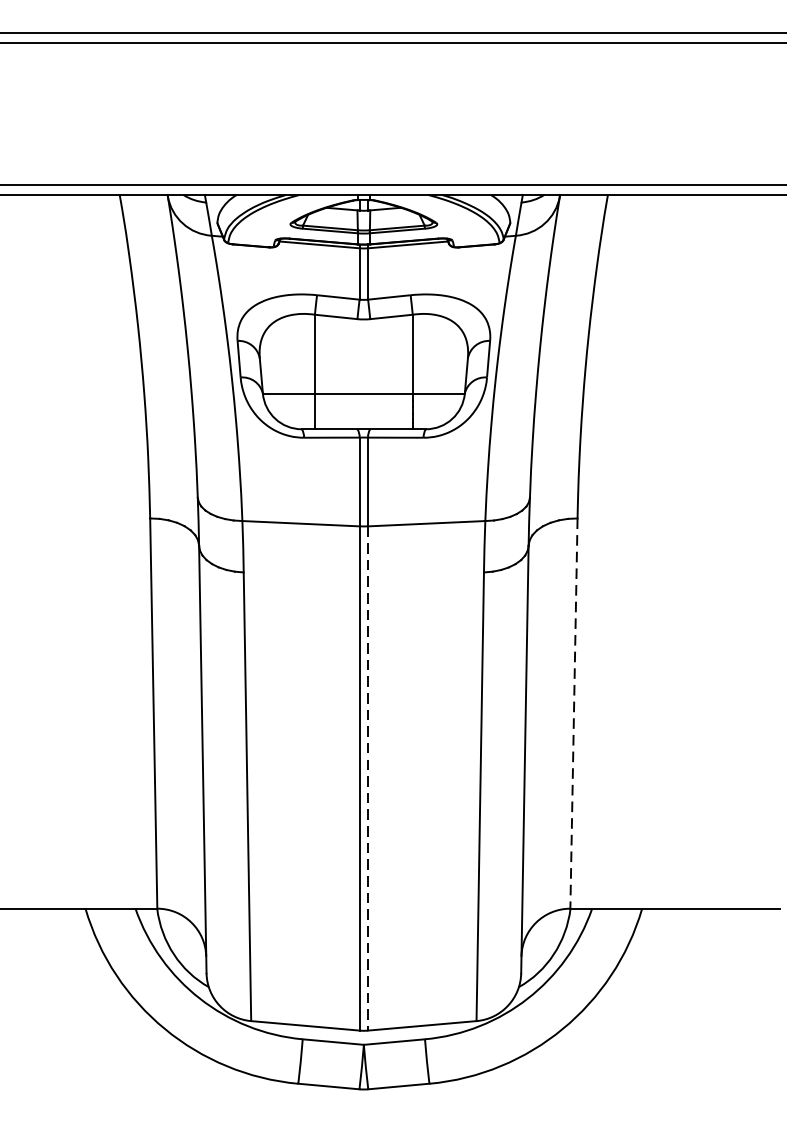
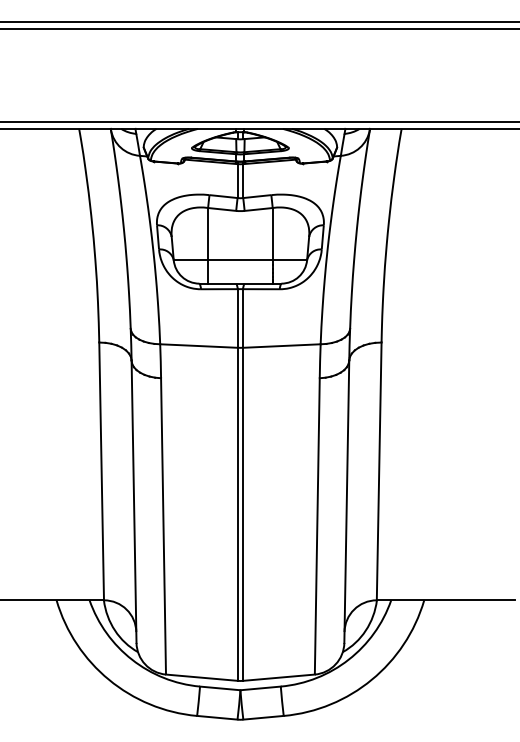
line: (574, 713) -> (379, 471), dashed -> solid
line: (368, 778) -> (243, 514), dashed -> solid

